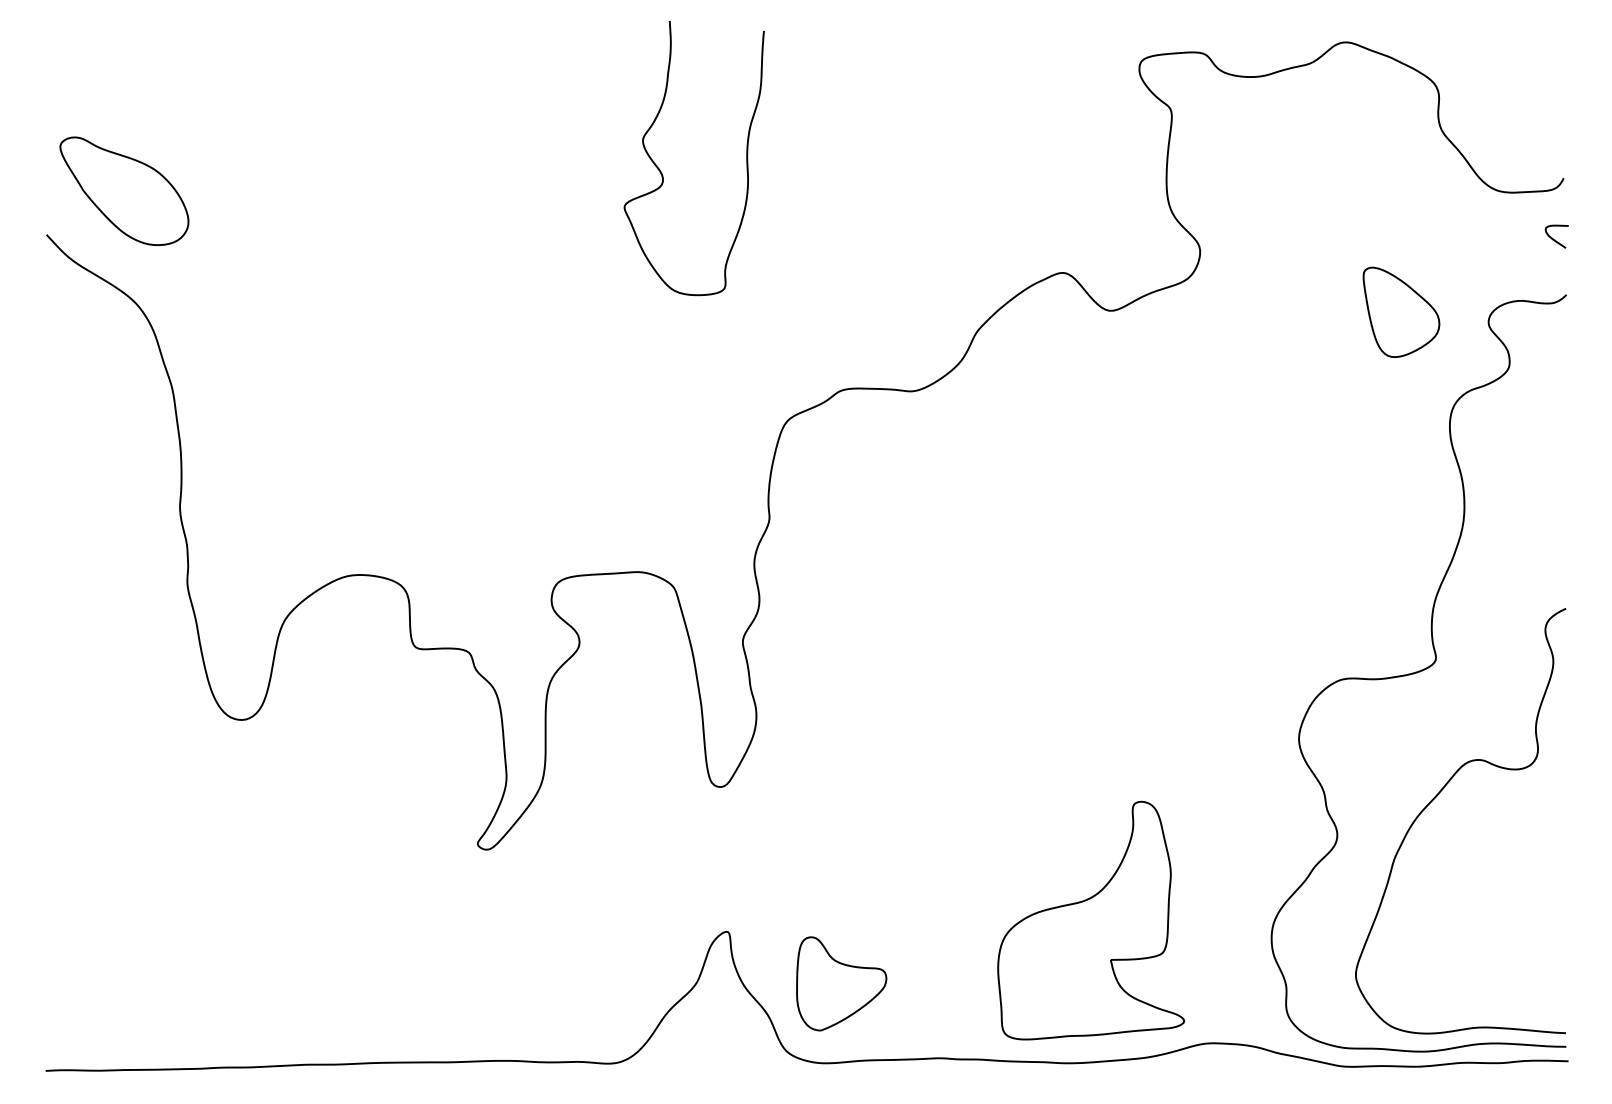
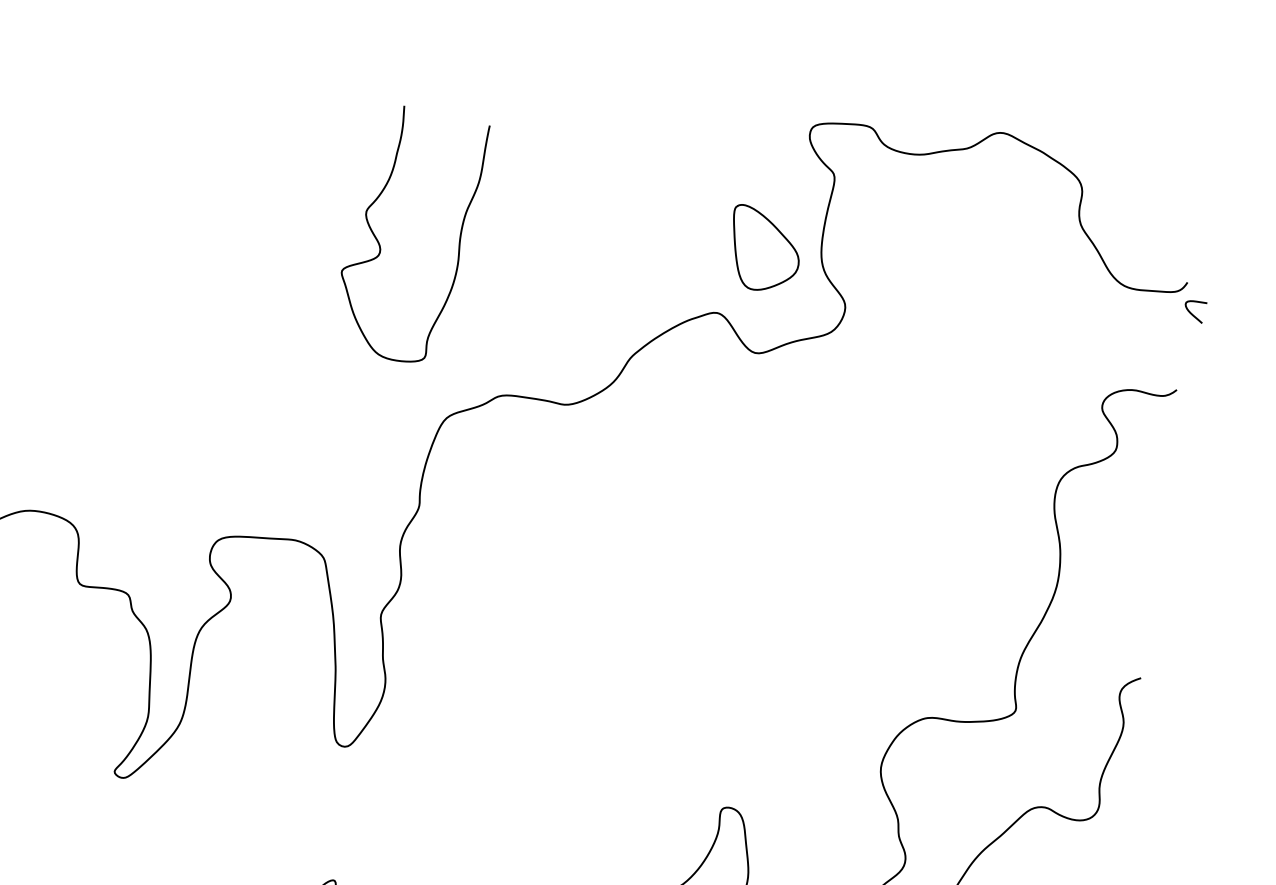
curve: (662, 173) -> (380, 245), moved
curve: (1553, 238) -> (1191, 313), moved
part: (1401, 311) -> (765, 248), moved

